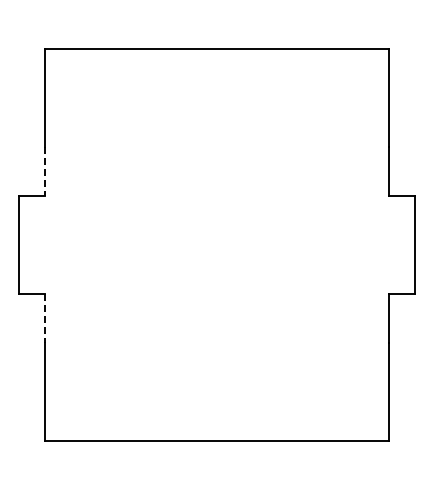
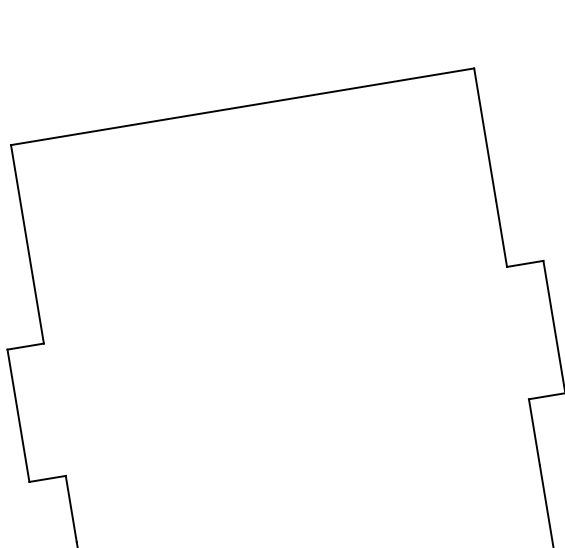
line: (45, 171) -> (38, 310), dashed -> solid
line: (45, 318) -> (71, 509), dashed -> solid

